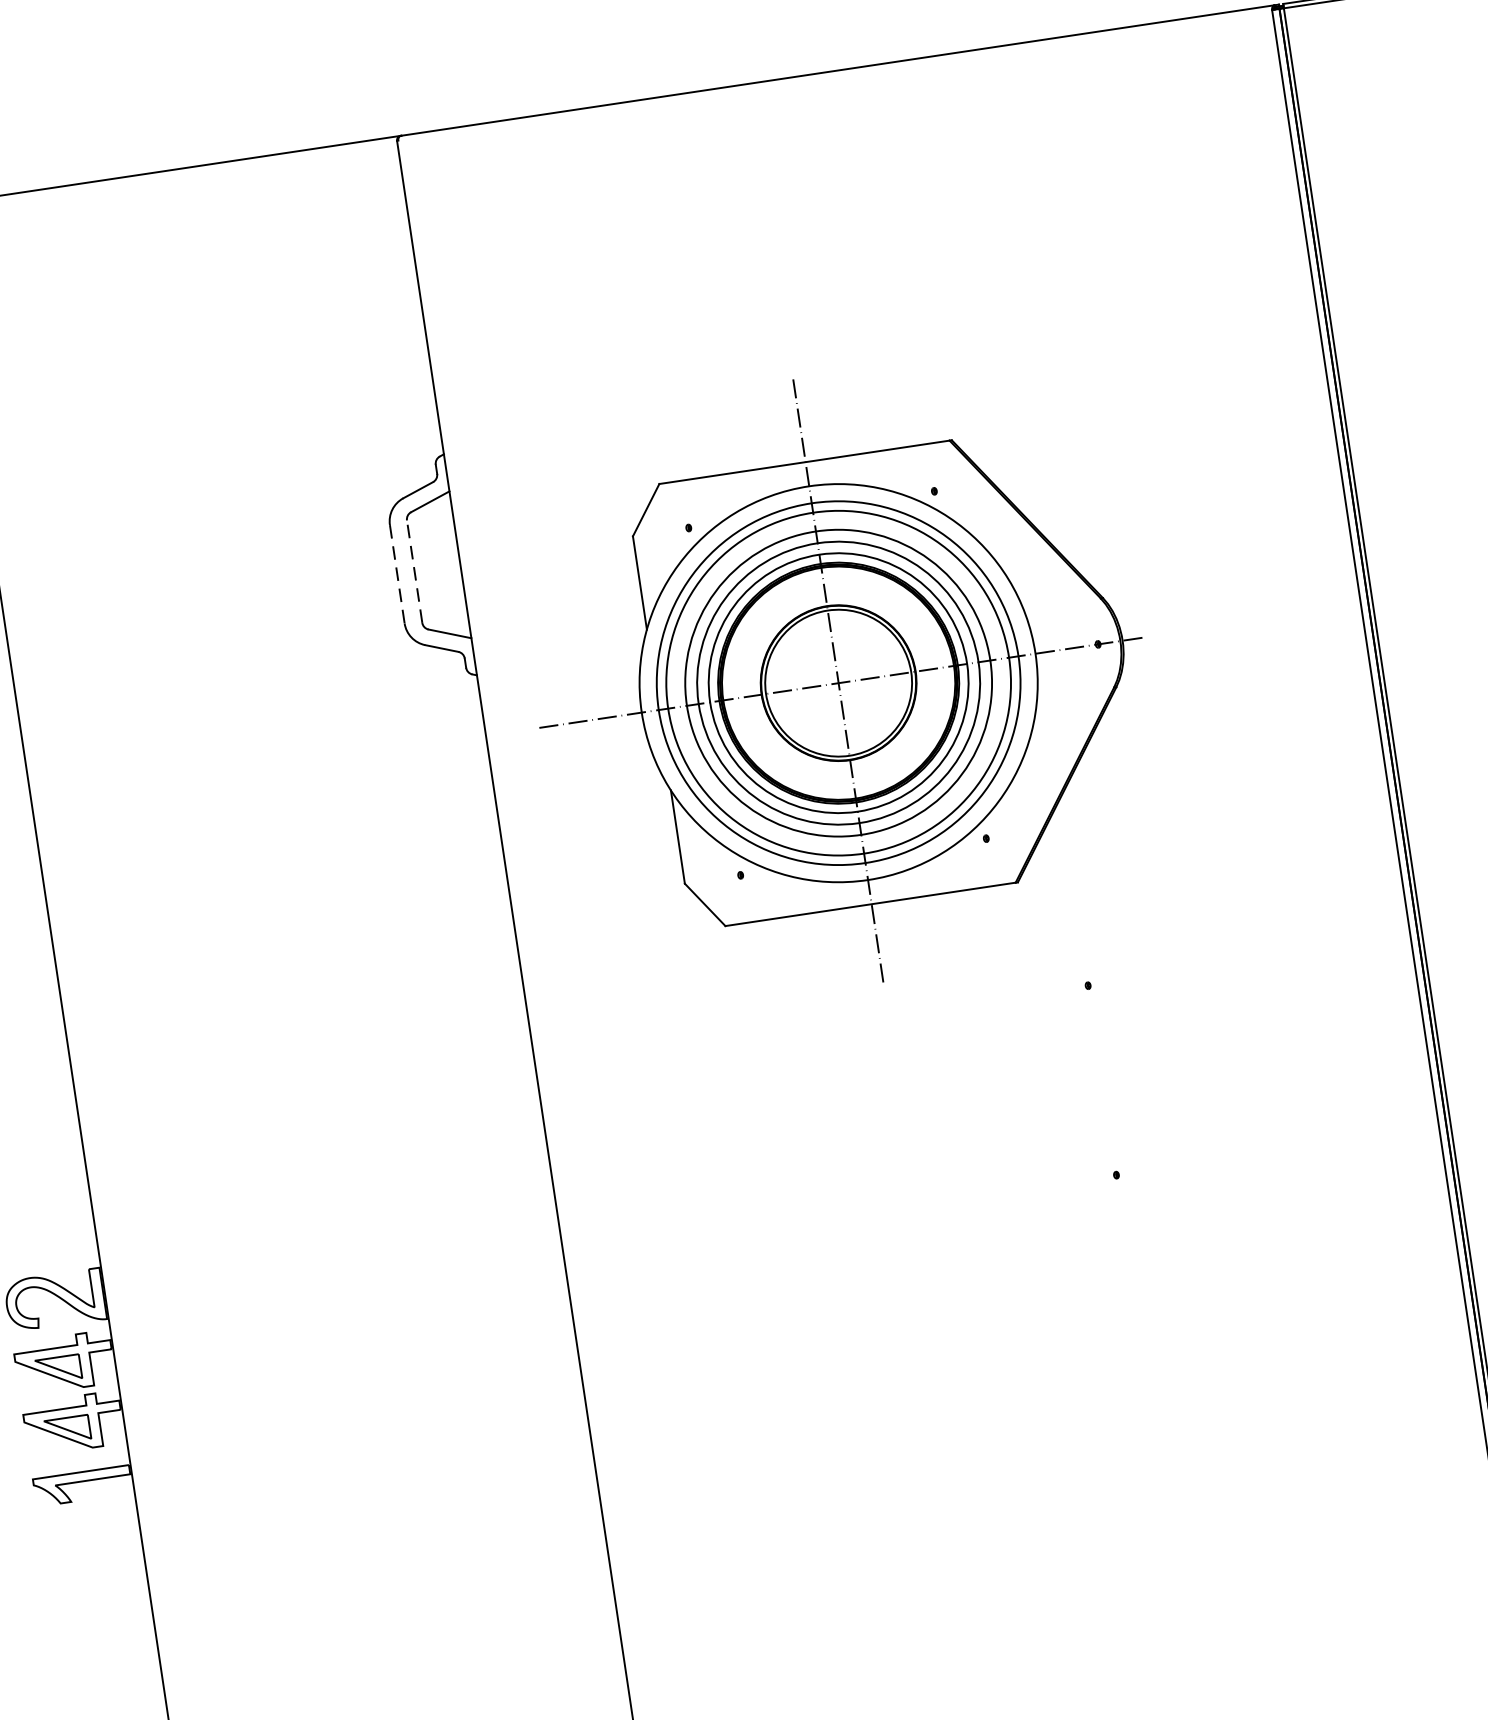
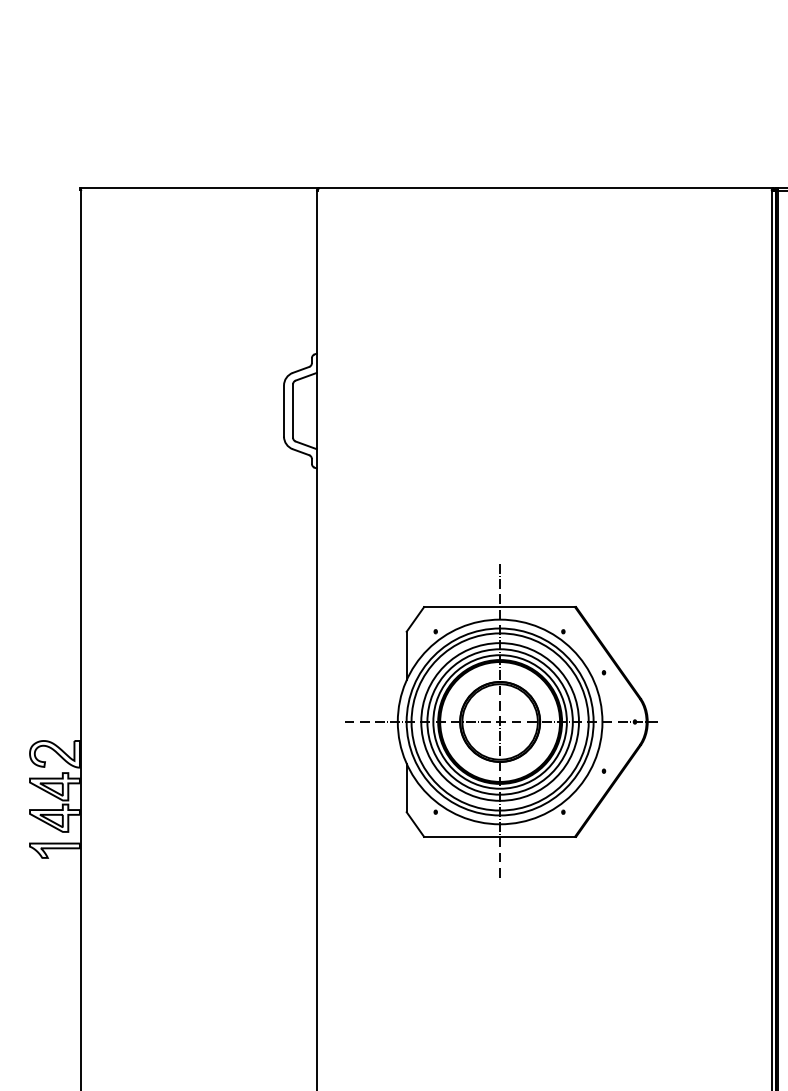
line: (415, 572) -> (293, 411), dashed -> solid
line: (398, 574) -> (284, 411), dashed -> solid
part: (840, 679) -> (501, 720), moved

